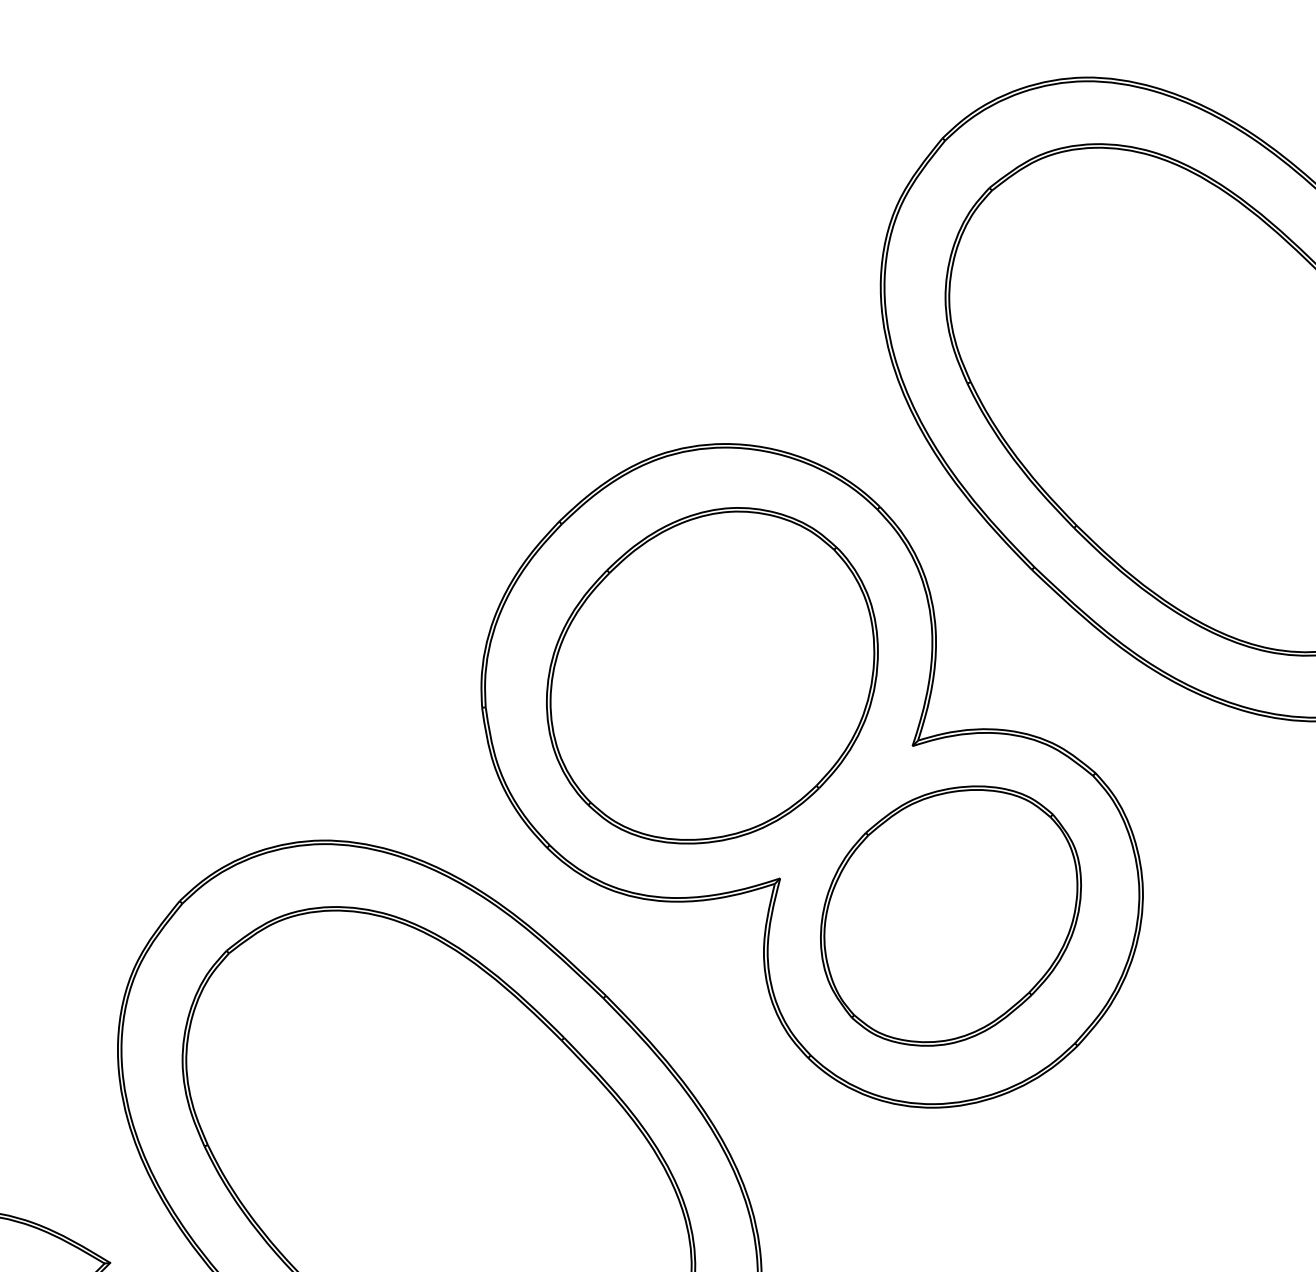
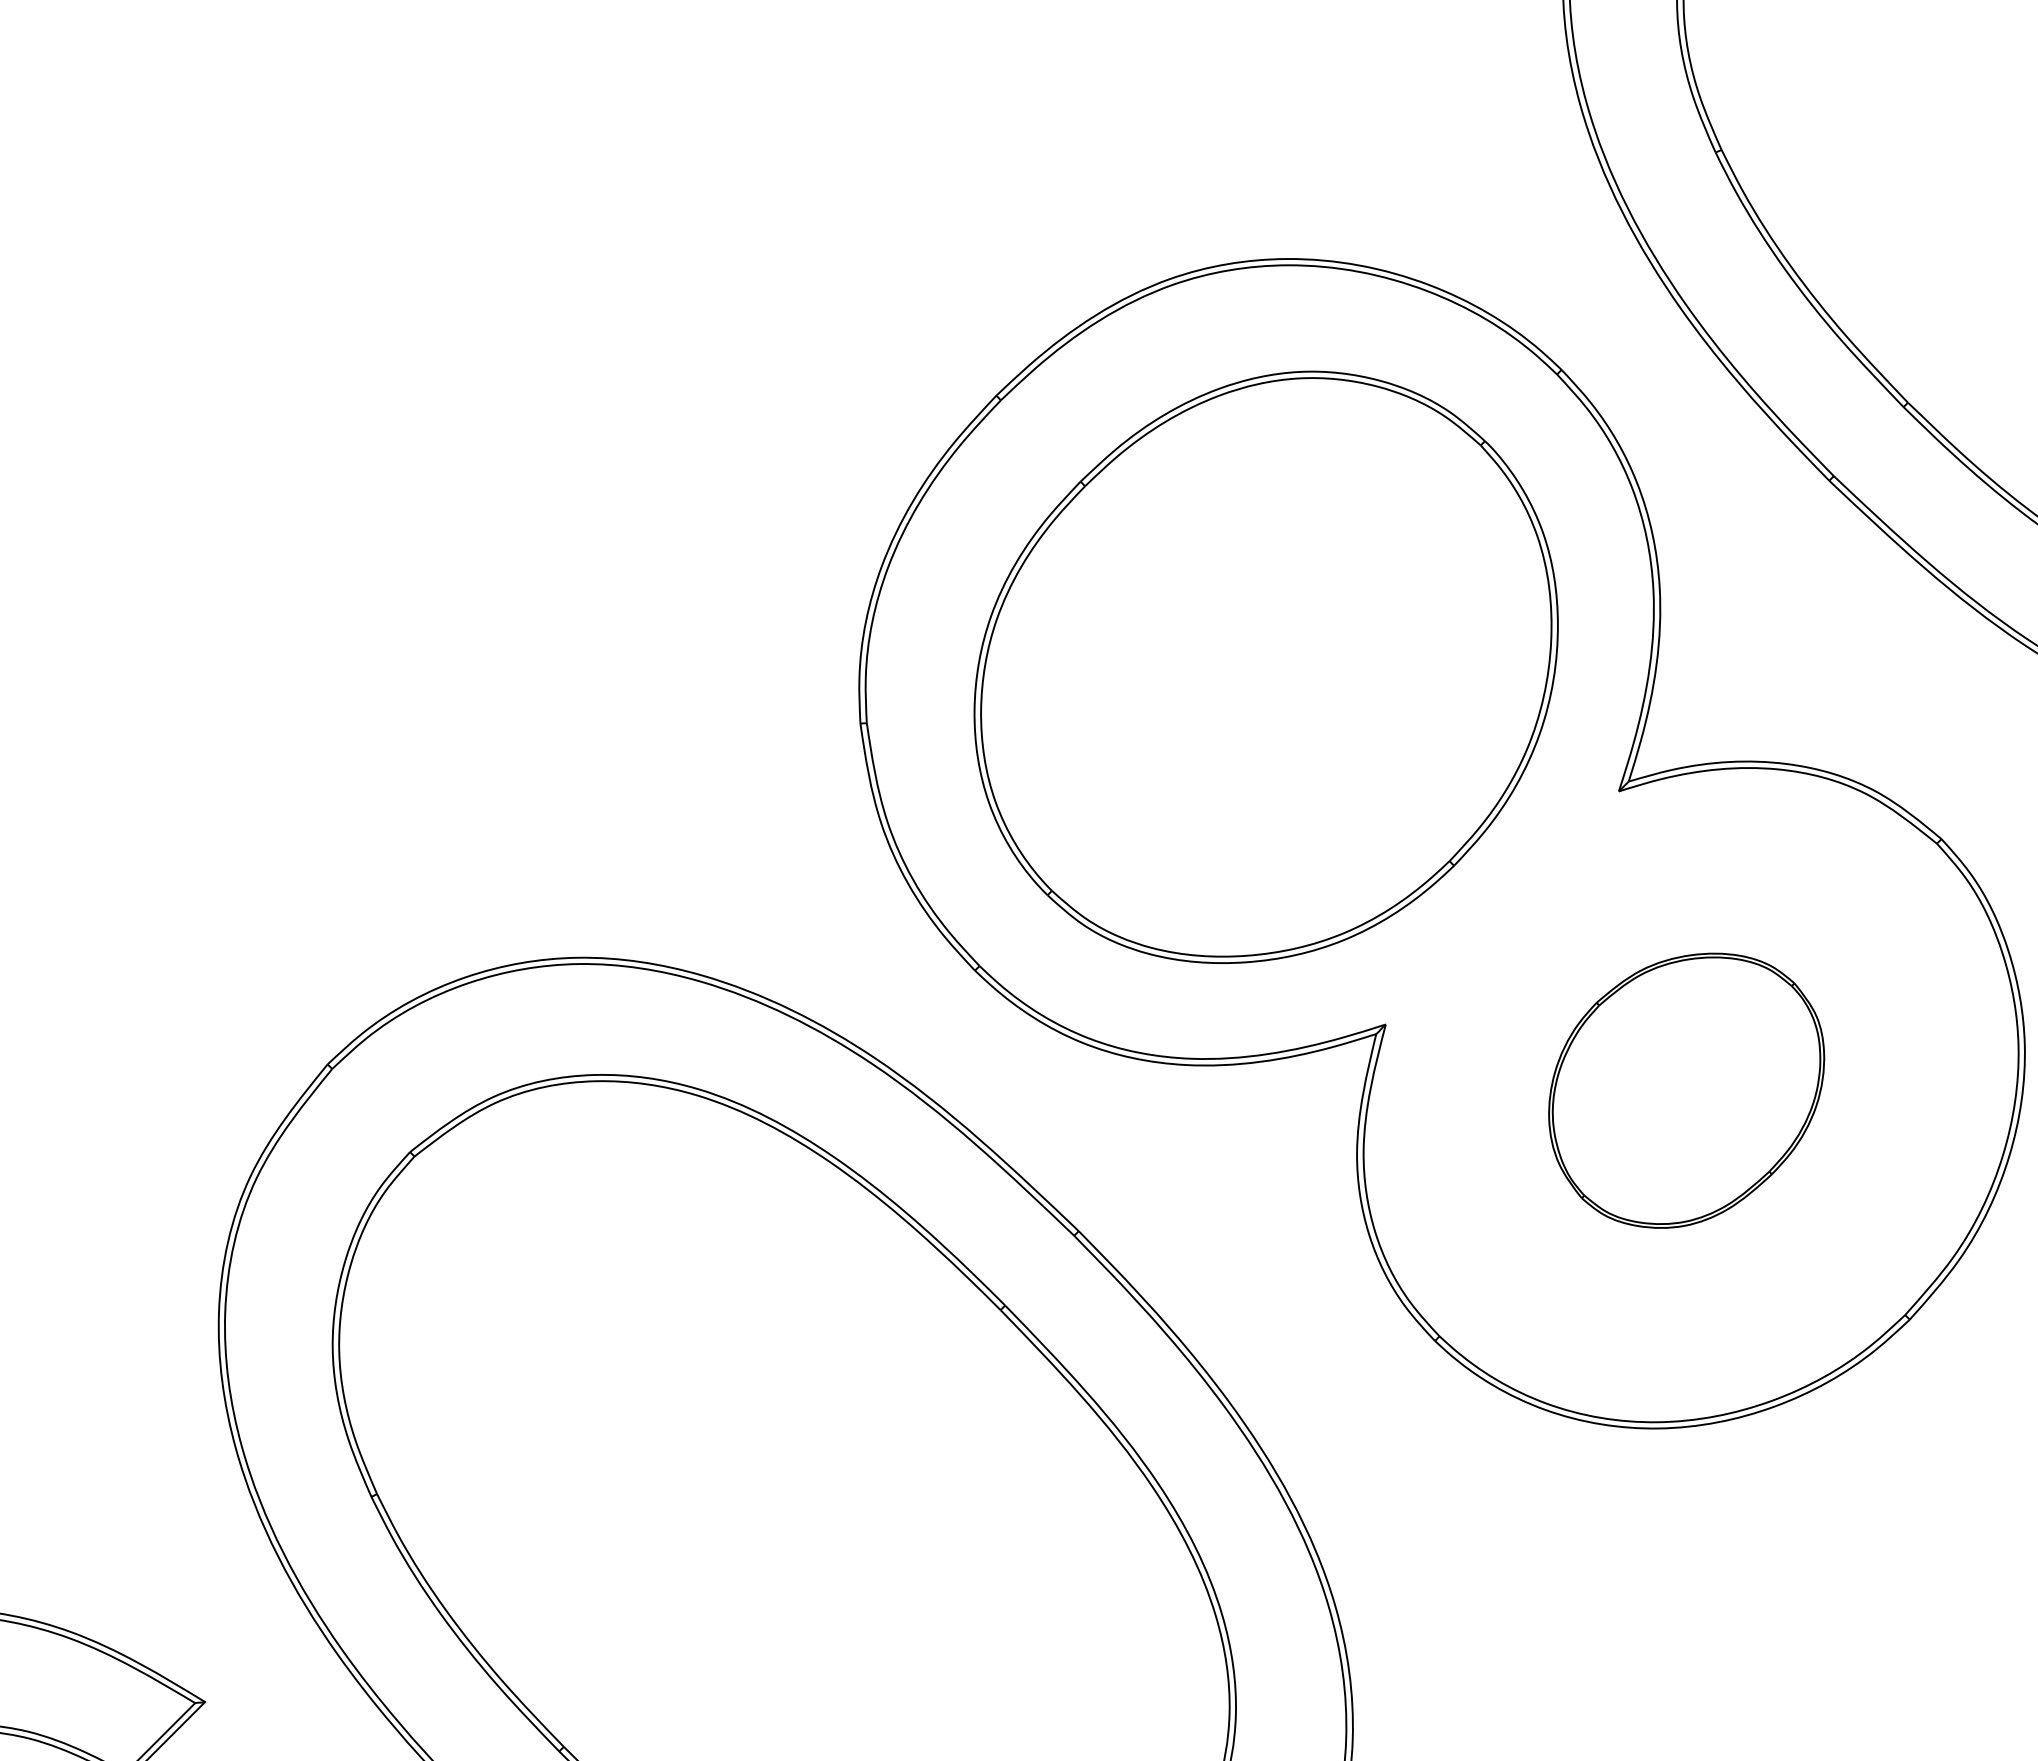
part: (950, 915) -> (1685, 1089), size x0.6

